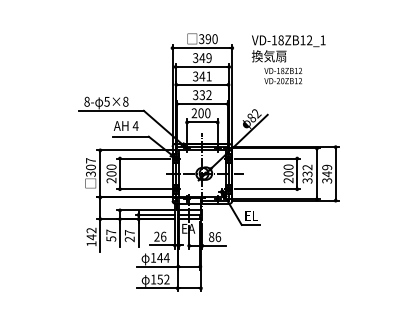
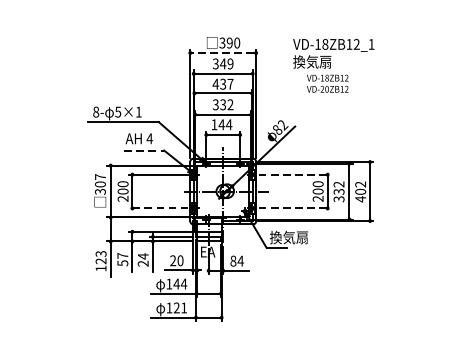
line: (201, 48) -> (222, 53), solid -> dashed
text: (288, 59) -> (333, 65), moved
text: (201, 76) -> (222, 84), 341 -> 437
text: (125, 101) -> (138, 111), 5×8 -> 5×1
text: (200, 113) -> (221, 125), 200 -> 144
line: (131, 136) -> (145, 150), solid -> dashed
line: (267, 158) -> (294, 174), solid -> dashed
text: (327, 173) -> (361, 191), 349 -> 402
line: (143, 189) -> (158, 208), solid -> dashed
line: (267, 189) -> (294, 208), solid -> dashed
text: (261, 215) -> (288, 237), EL -> 換気扇
text: (129, 232) -> (142, 256), 27 -> 24
text: (91, 233) -> (101, 257), 142 -> 123
text: (163, 236) -> (180, 260), 26 -> 20
text: (217, 237) -> (239, 261), 86 -> 84
text: (163, 279) -> (180, 307), 152 -> 121

